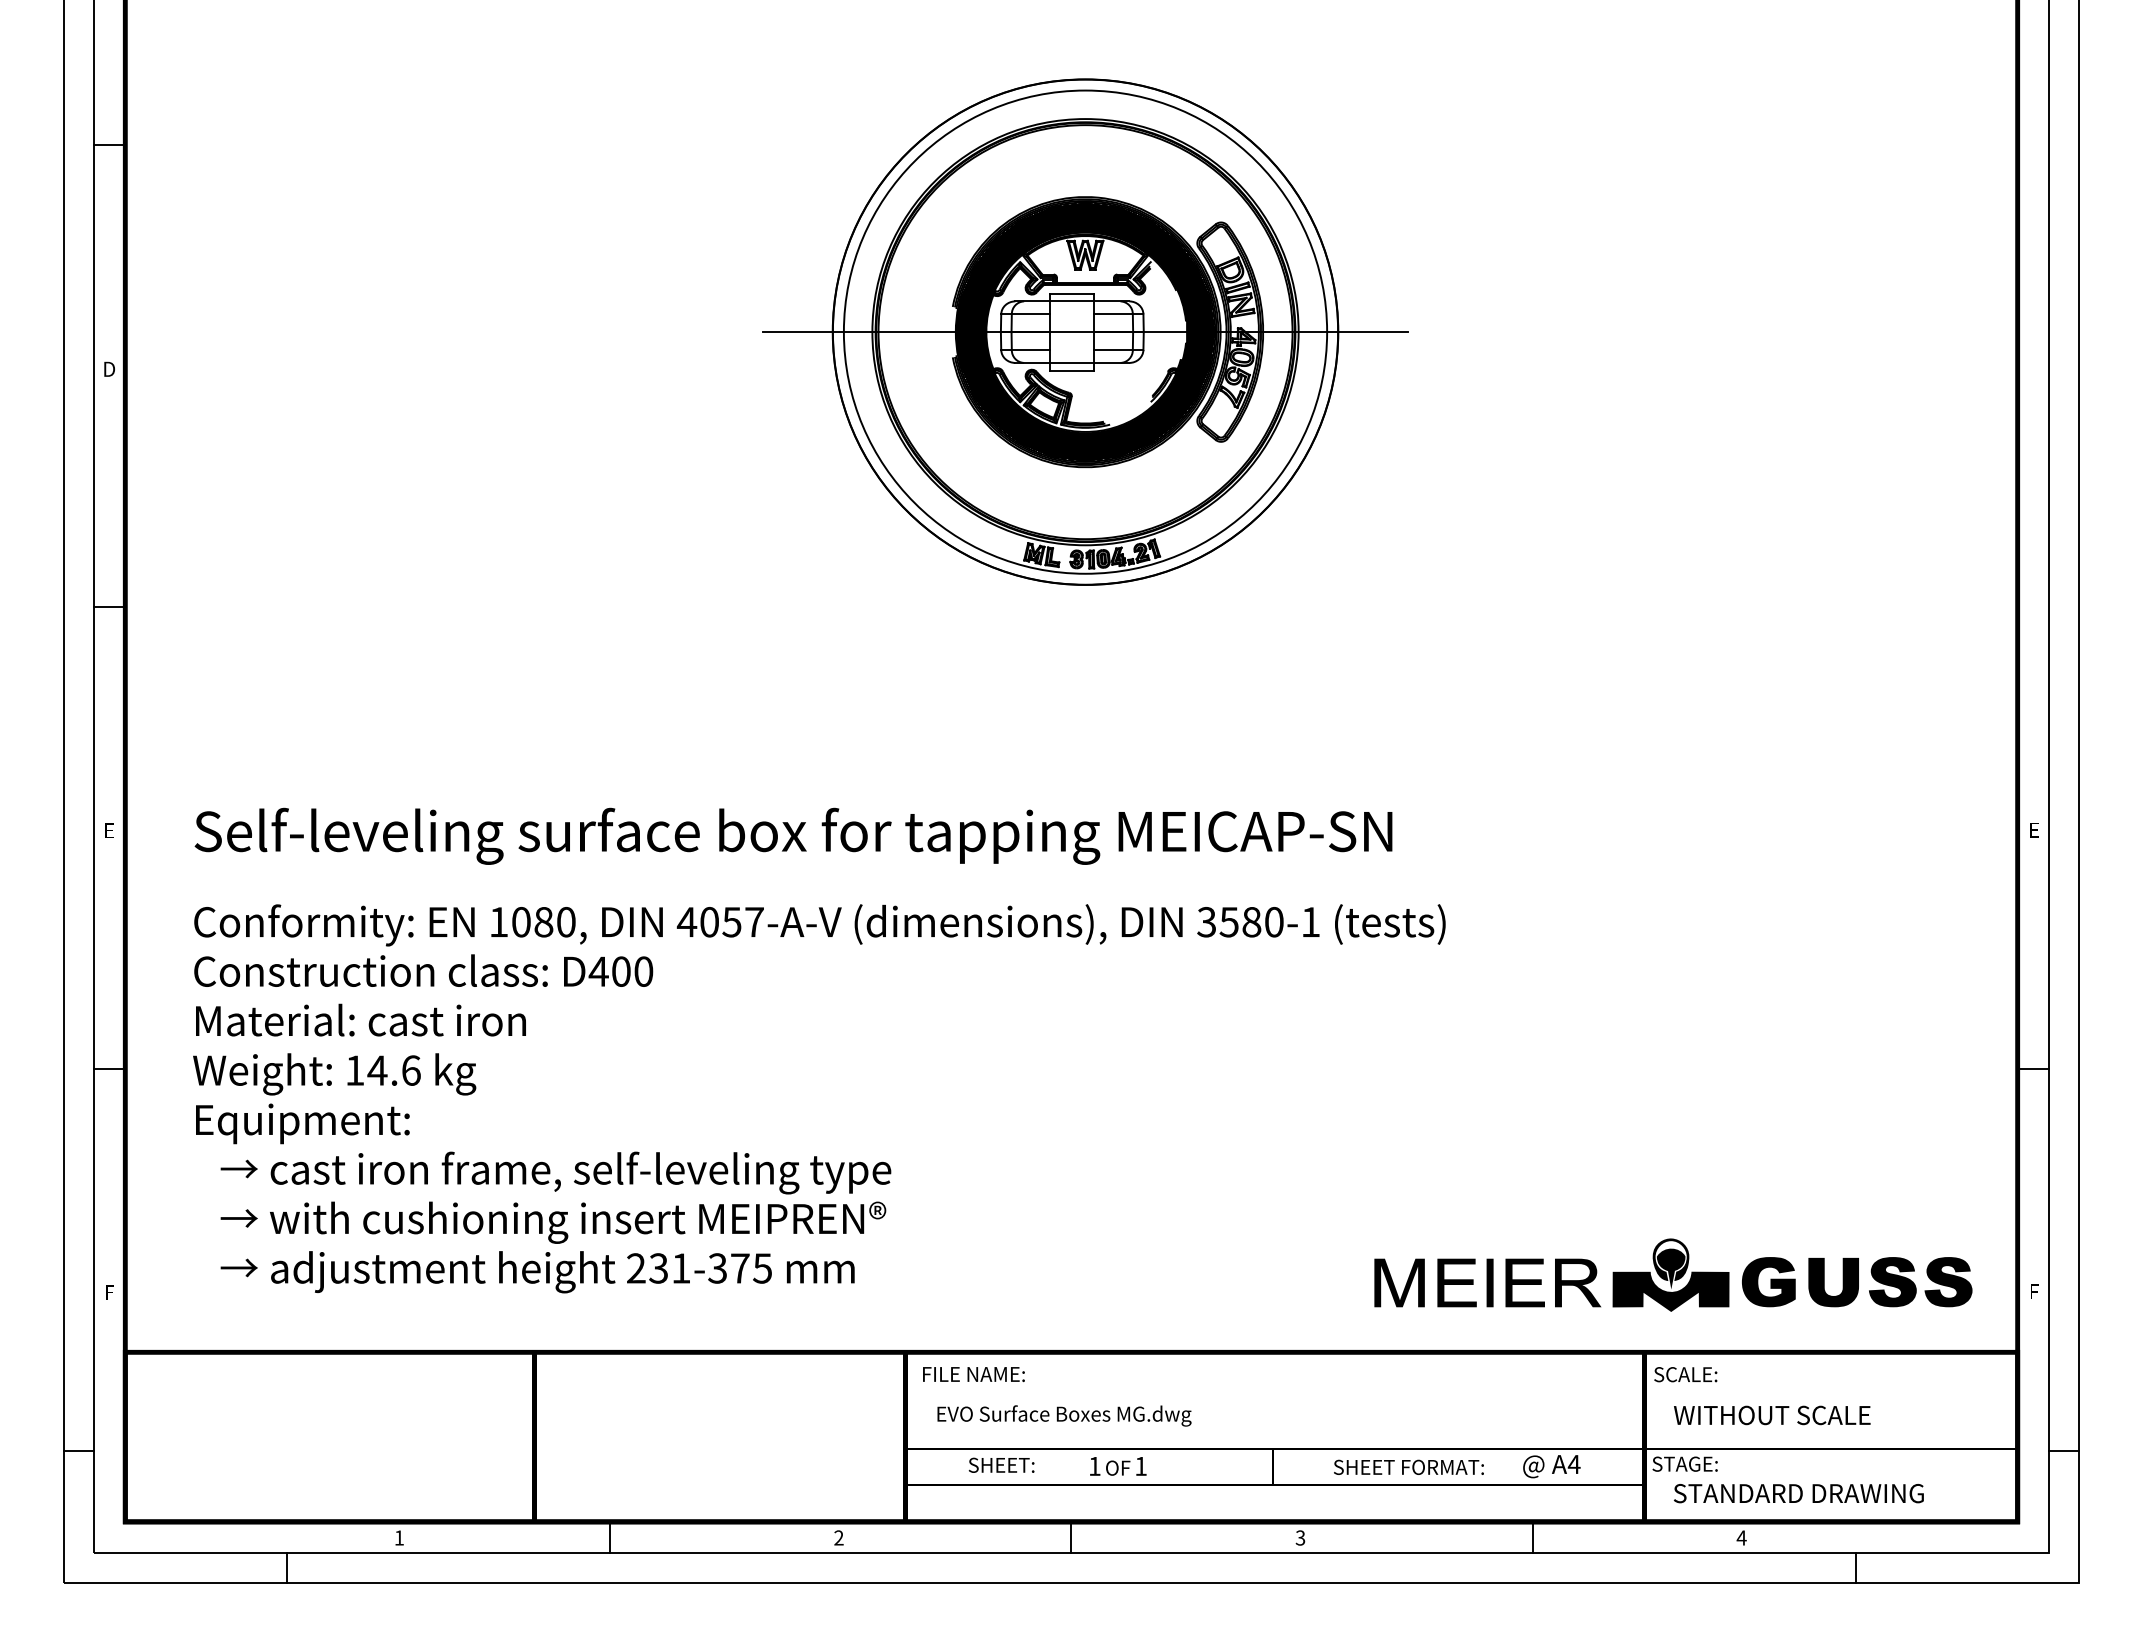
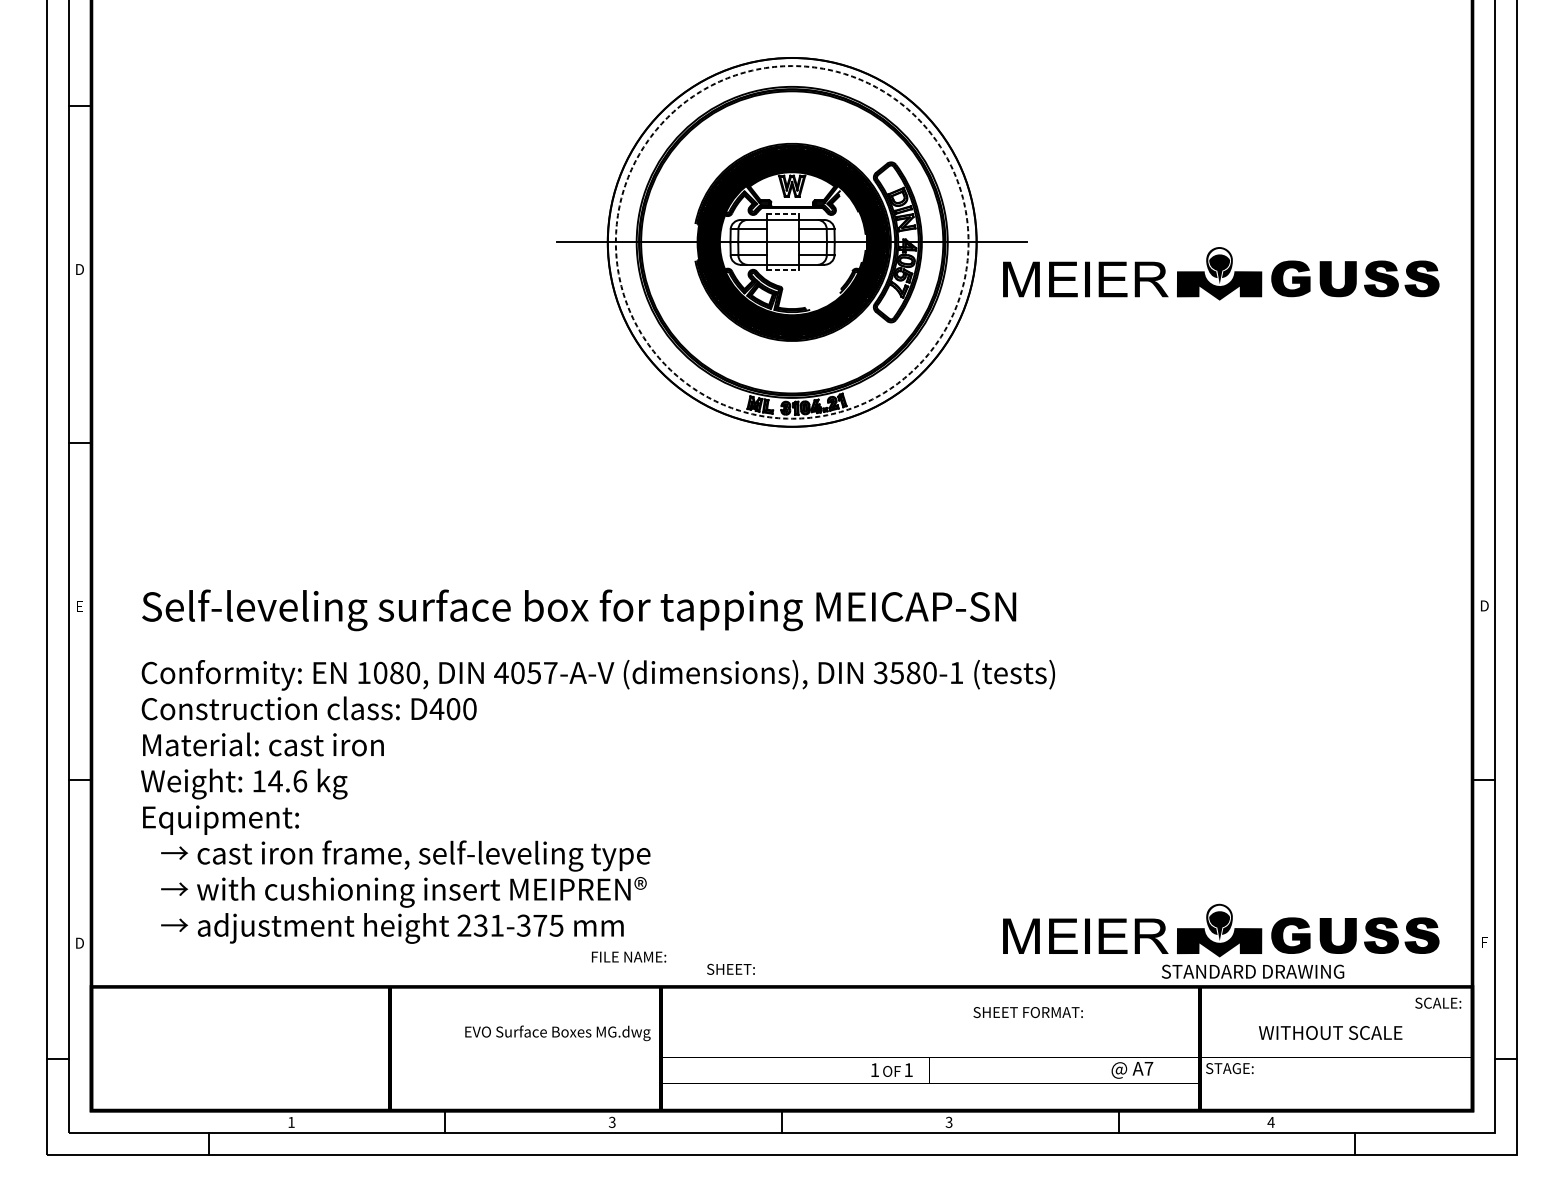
line: (1072, 293) -> (782, 214), solid -> dashed
circle: (1085, 331) -> (792, 241), solid -> dashed
line: (1072, 370) -> (782, 270), solid -> dashed
part: (1673, 374) -> (1221, 273), added
text: (2034, 829) -> (1484, 605), E -> D
text: (109, 1292) -> (79, 943), F -> D
text: (973, 1374) -> (628, 957), moved
text: (1685, 1374) -> (1438, 1003), moved
text: (1064, 1415) -> (557, 1033), moved
text: (1772, 1415) -> (1330, 1033), moved
text: (1001, 1464) -> (730, 968), moved
text: (1573, 1464) -> (1148, 1068), A4 -> A7
text: (1118, 1466) -> (892, 1070), moved
text: (1408, 1466) -> (1027, 1011), moved
text: (1798, 1493) -> (1252, 971), moved
text: (838, 1538) -> (611, 1122), 2 -> 3

